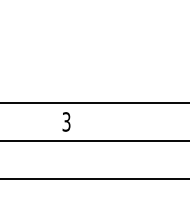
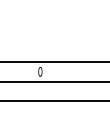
text: (66, 121) -> (40, 71), 3 -> 0

